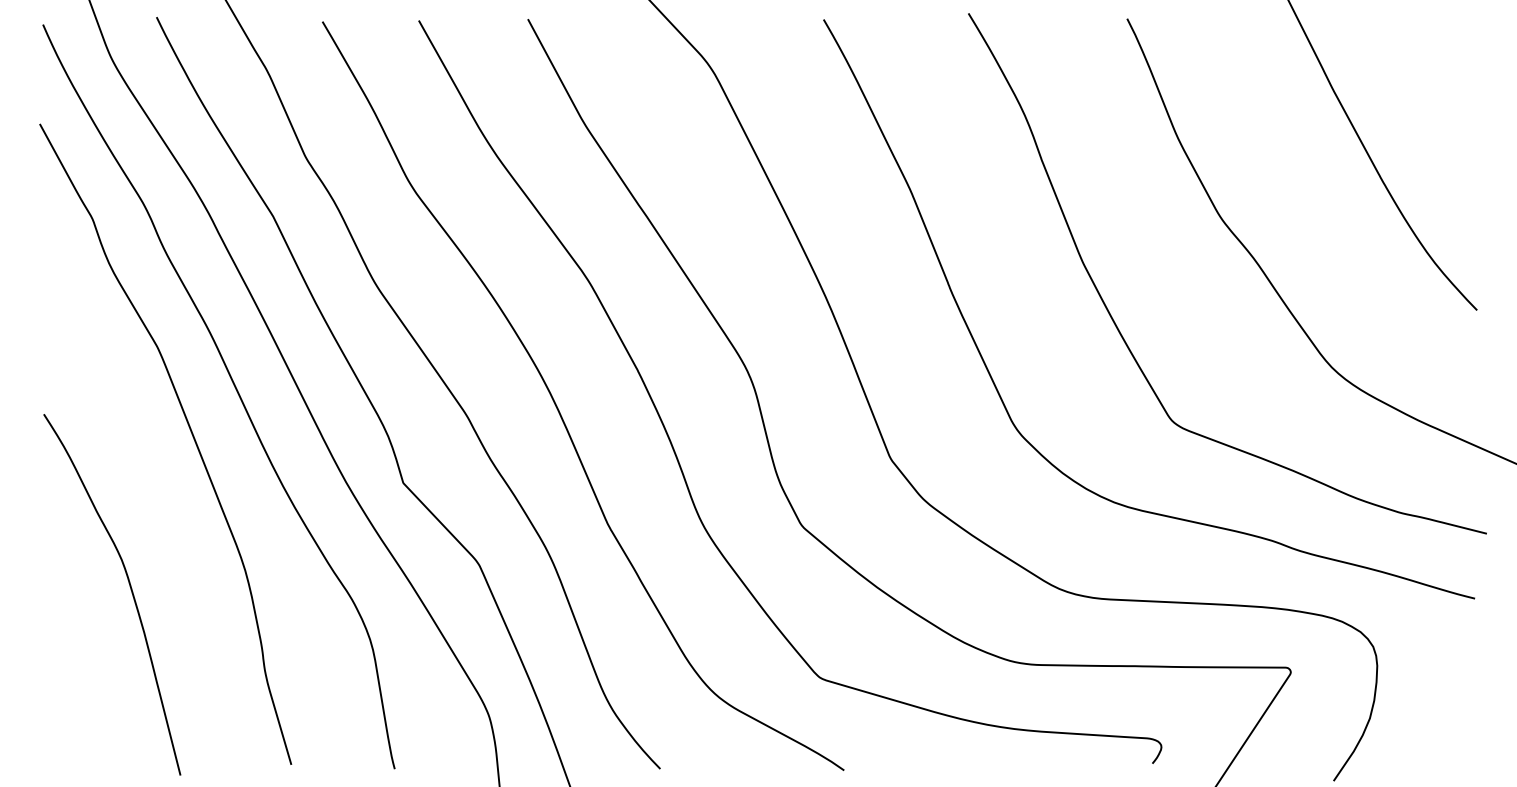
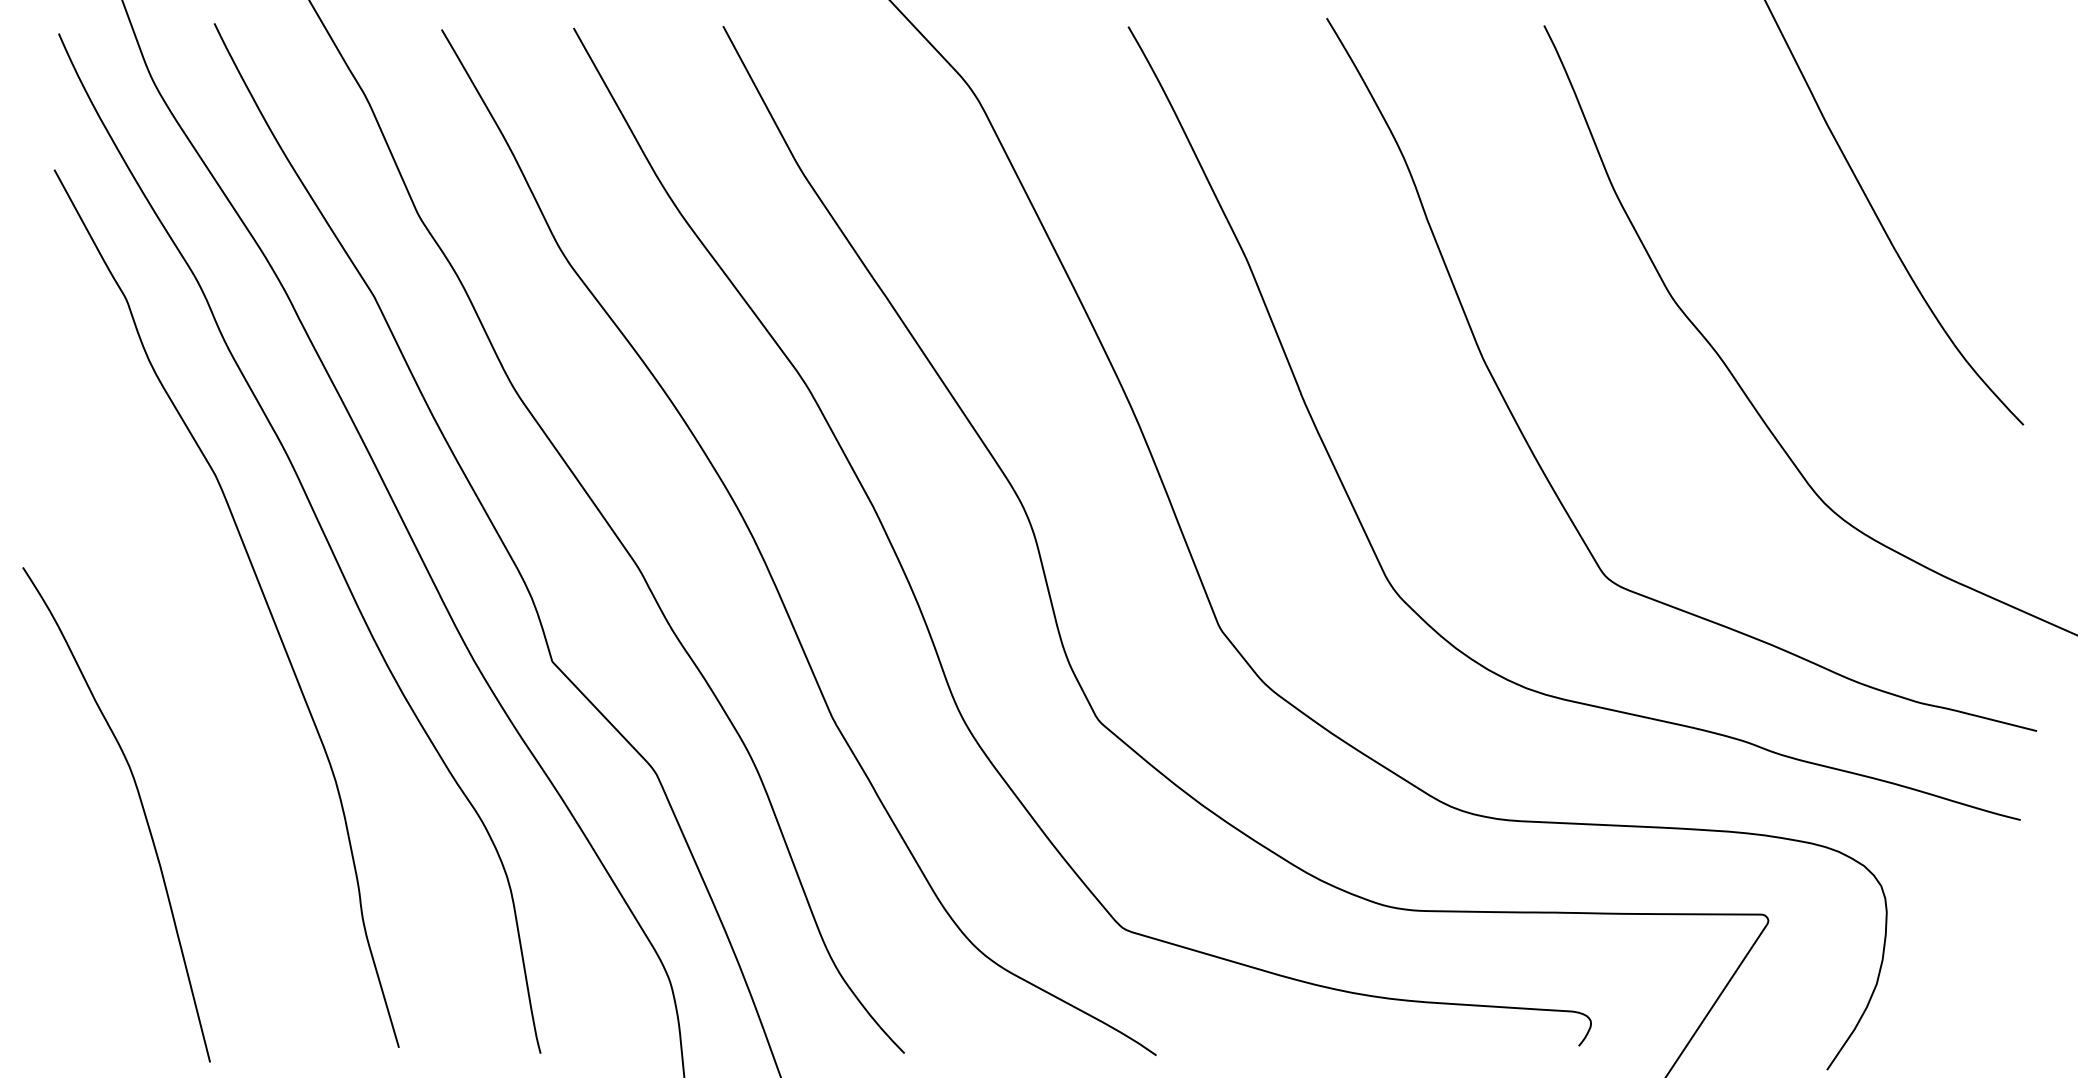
curve: (130, 590) -> (141, 808), moved

